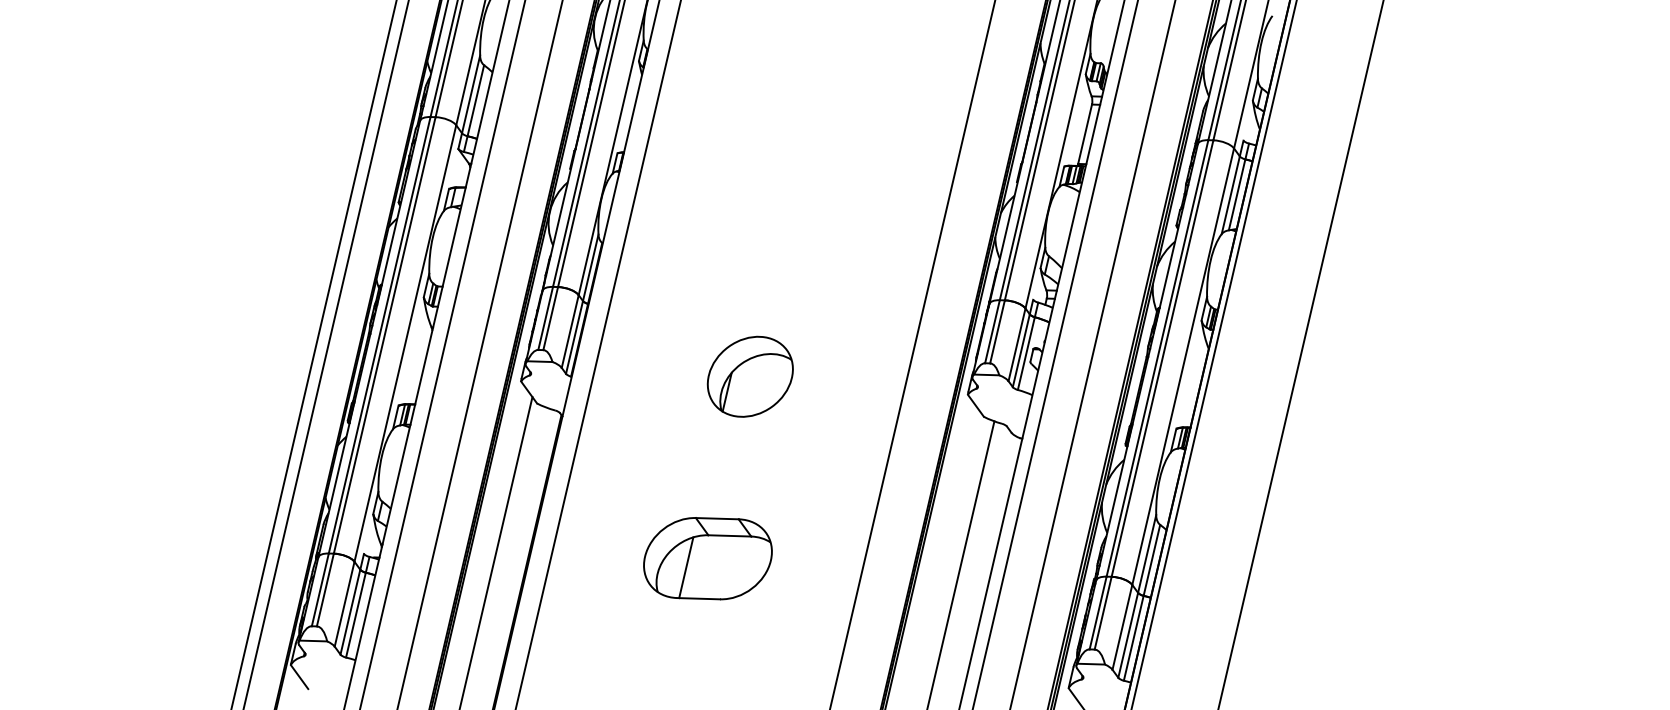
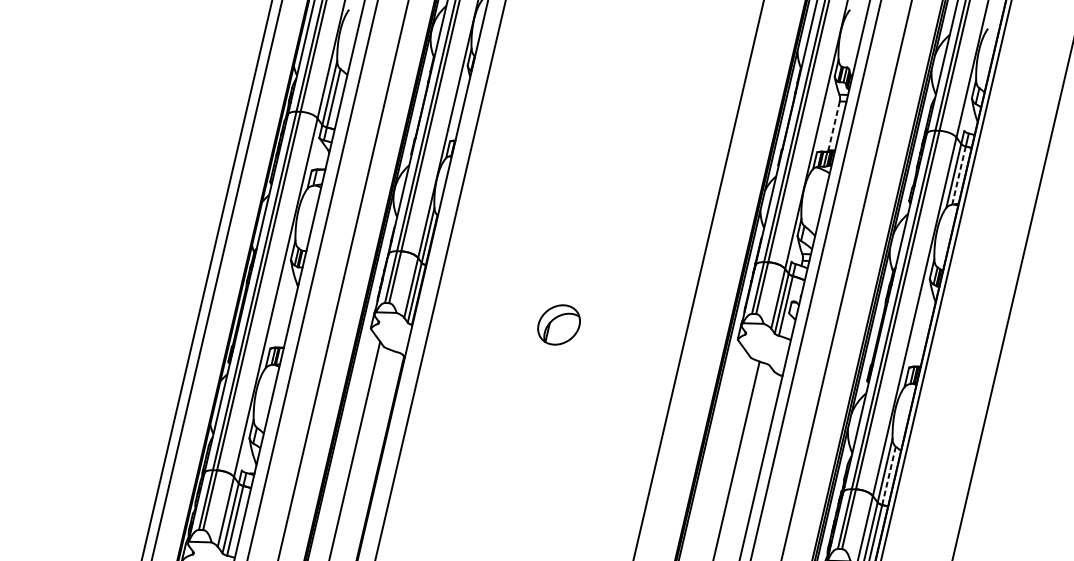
line: (1084, 134) -> (833, 126), solid -> dashed
line: (1237, 195) -> (959, 176), solid -> dashed
part: (749, 376) -> (558, 324), size x0.6
part: (707, 558) -> (523, 474), removed
line: (1151, 560) -> (888, 475), solid -> dashed

